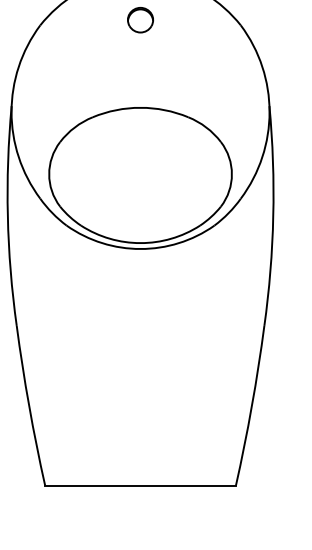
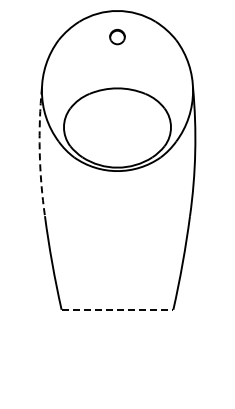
arc: (7, 215) -> (39, 151), solid -> dashed
line: (140, 485) -> (117, 309), solid -> dashed

